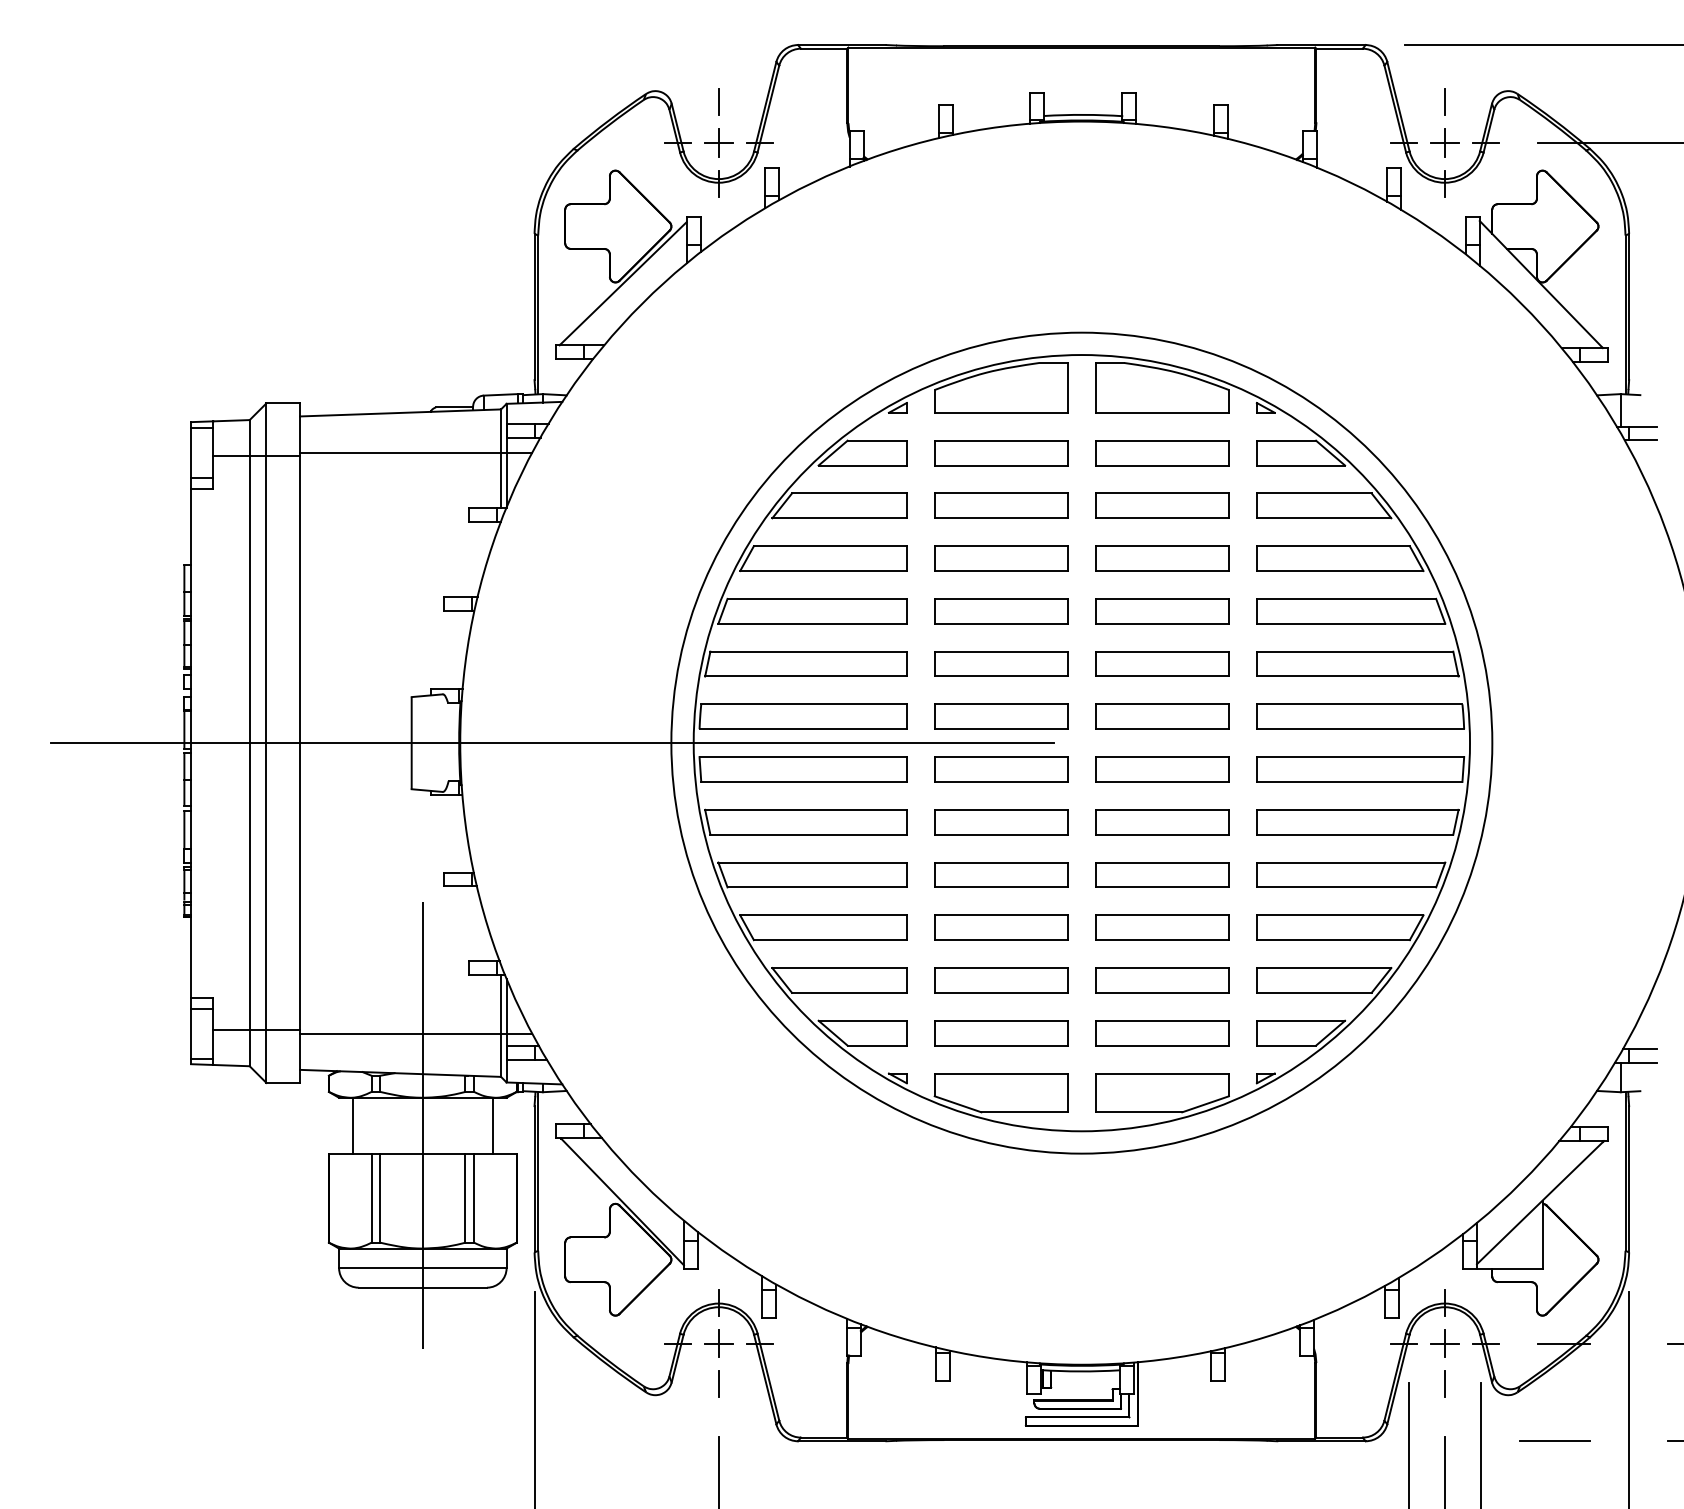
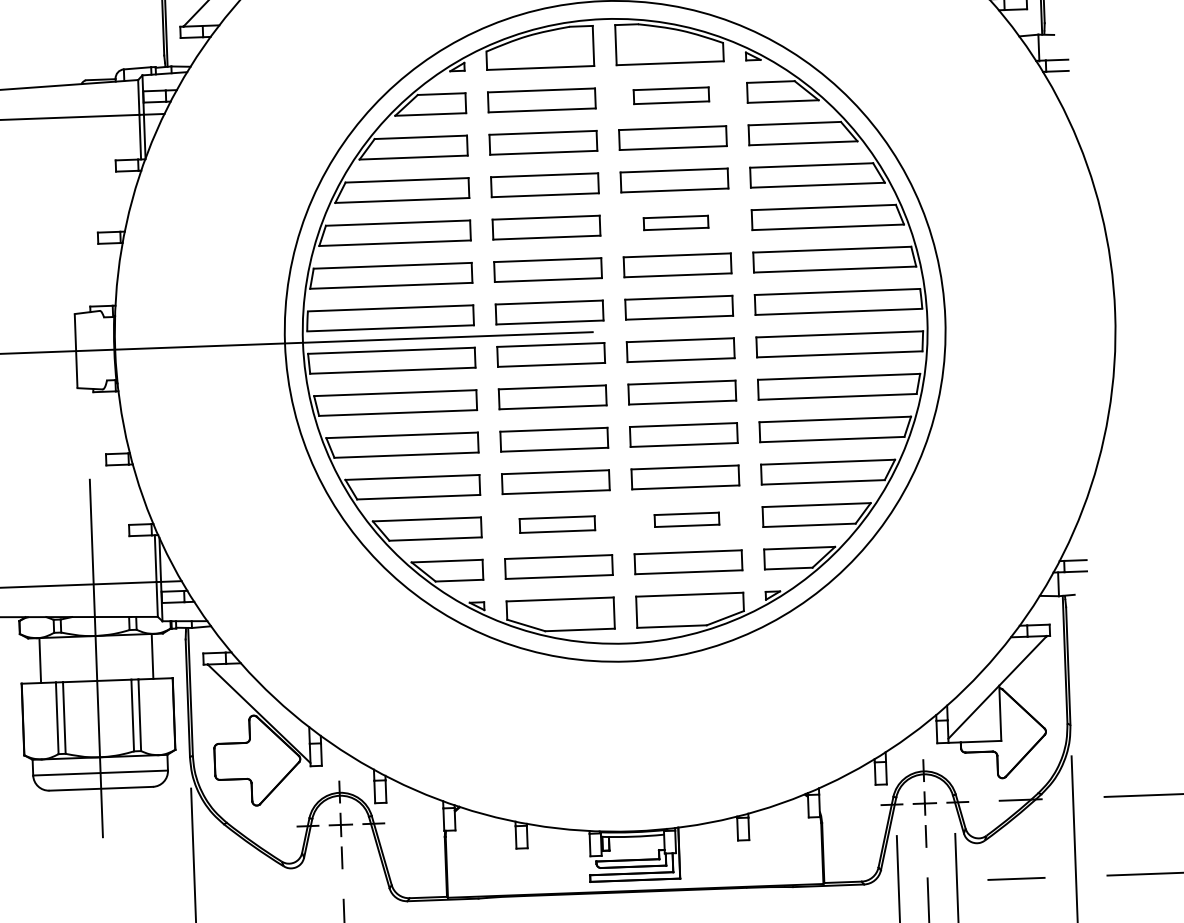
part: (1162, 453) -> (671, 95), size x0.7
part: (1162, 611) -> (676, 223), size x0.6
part: (1001, 980) -> (557, 524), size x0.7
part: (1162, 980) -> (687, 519), size x0.6

